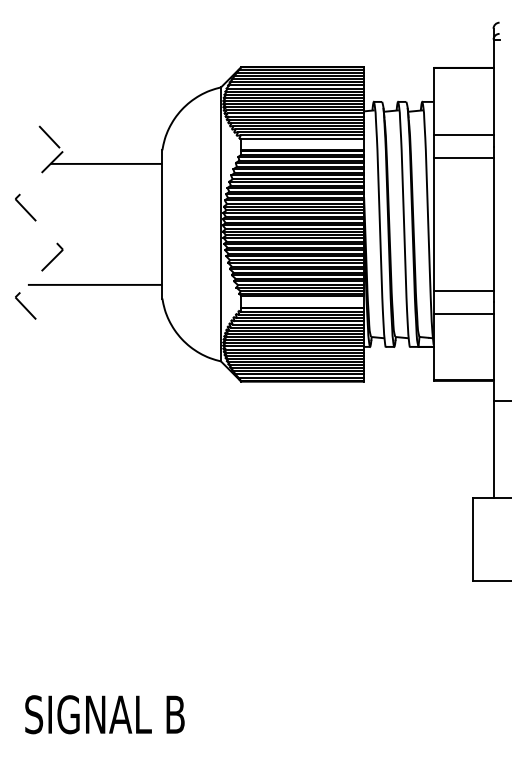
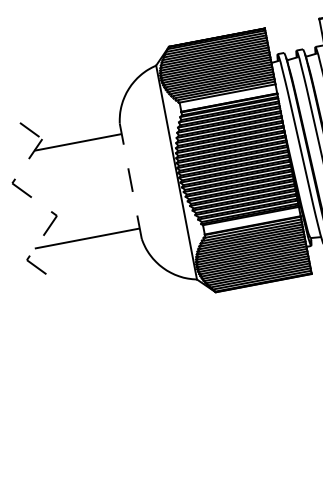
line: (162, 223) -> (130, 180), solid -> dashed

